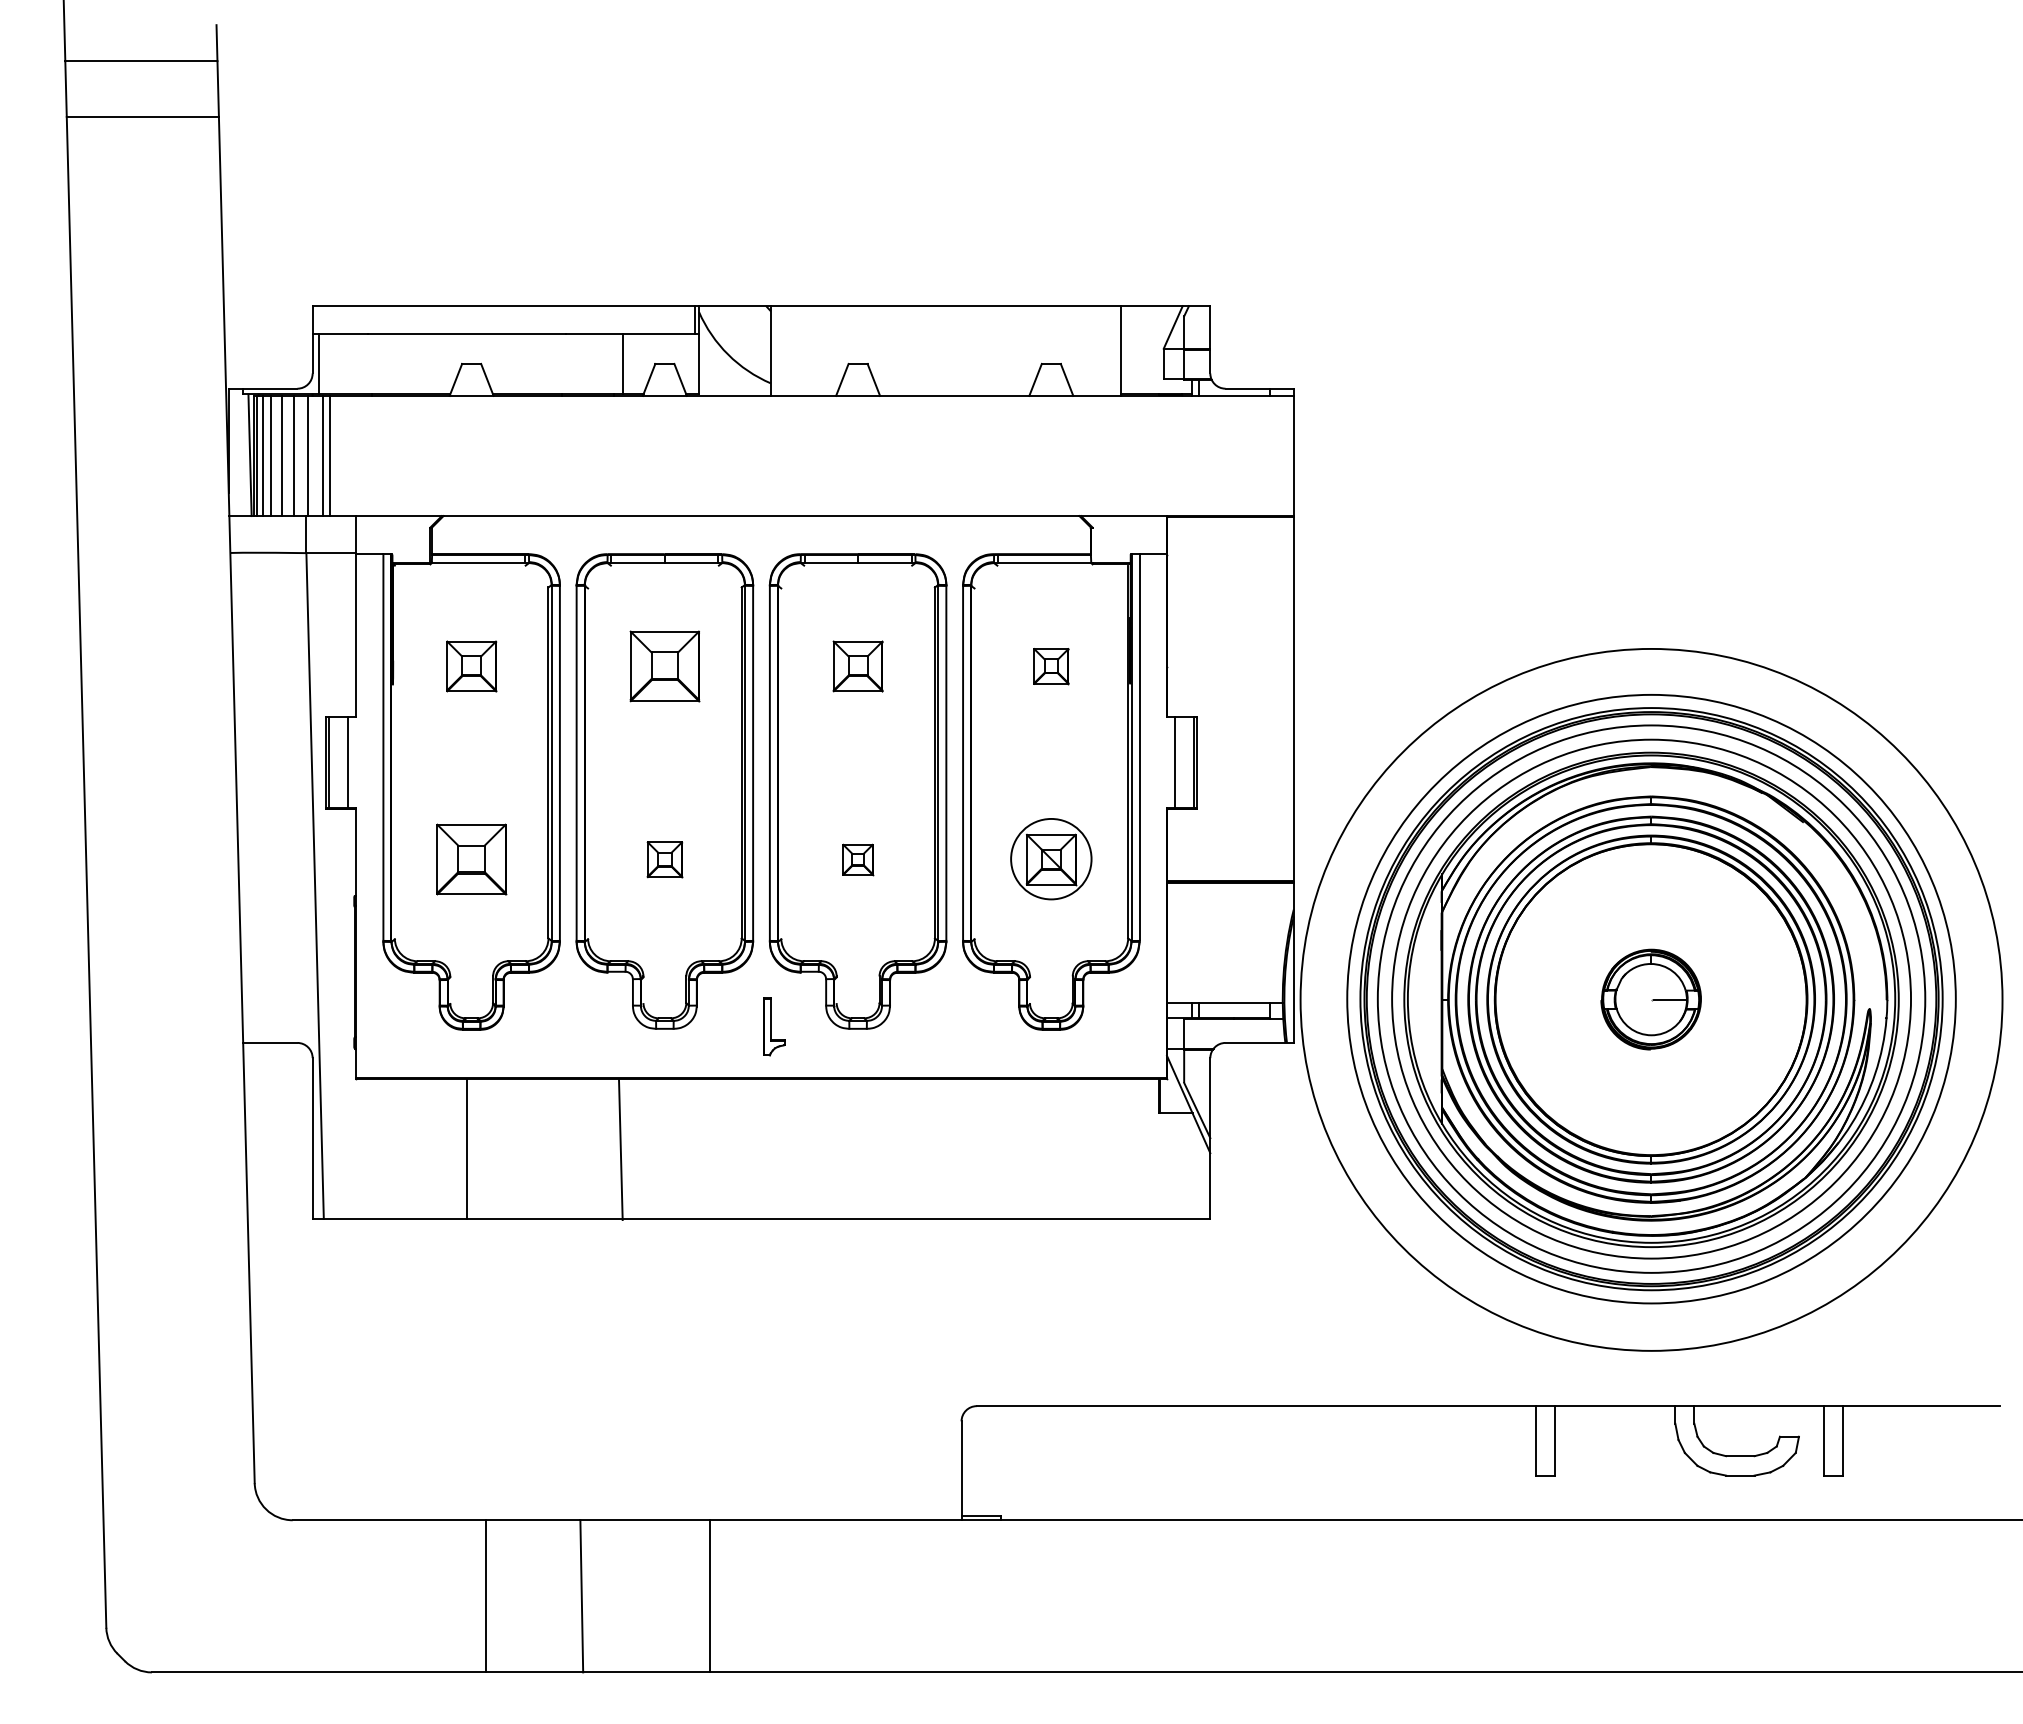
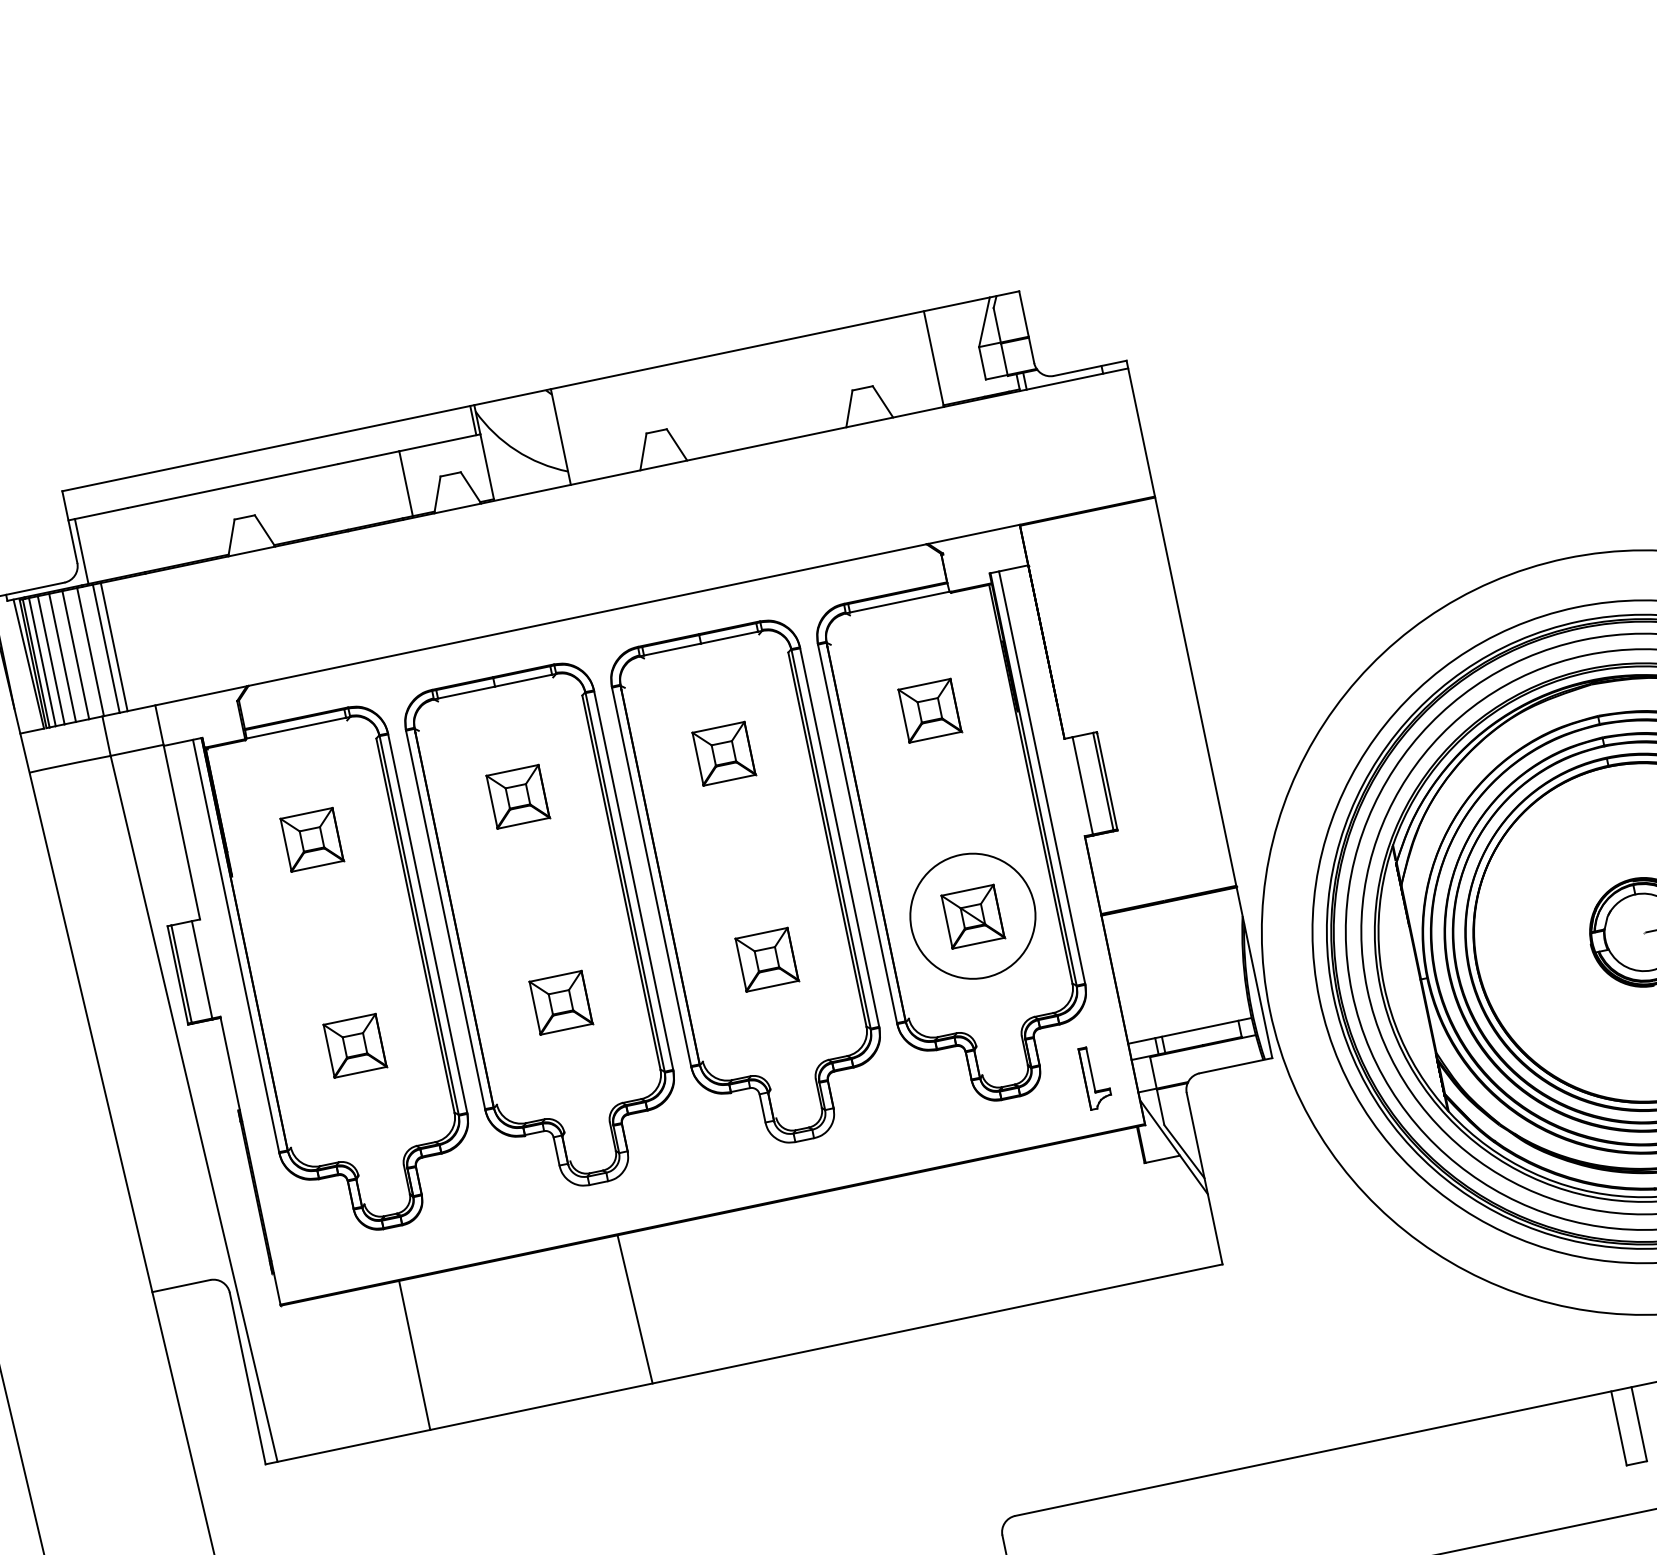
part: (664, 666) -> (517, 797), size x0.71
part: (1051, 666) -> (930, 710), size x1.43
circle: (1050, 858) -> (971, 915), size x1.43
part: (471, 859) -> (354, 1045), size x0.71
part: (664, 859) -> (560, 1002), size x1.43
part: (857, 859) -> (766, 959), size x1.67
part: (774, 1026) -> (1095, 1076), moved
line: (620, 1150) -> (634, 1309), moved

